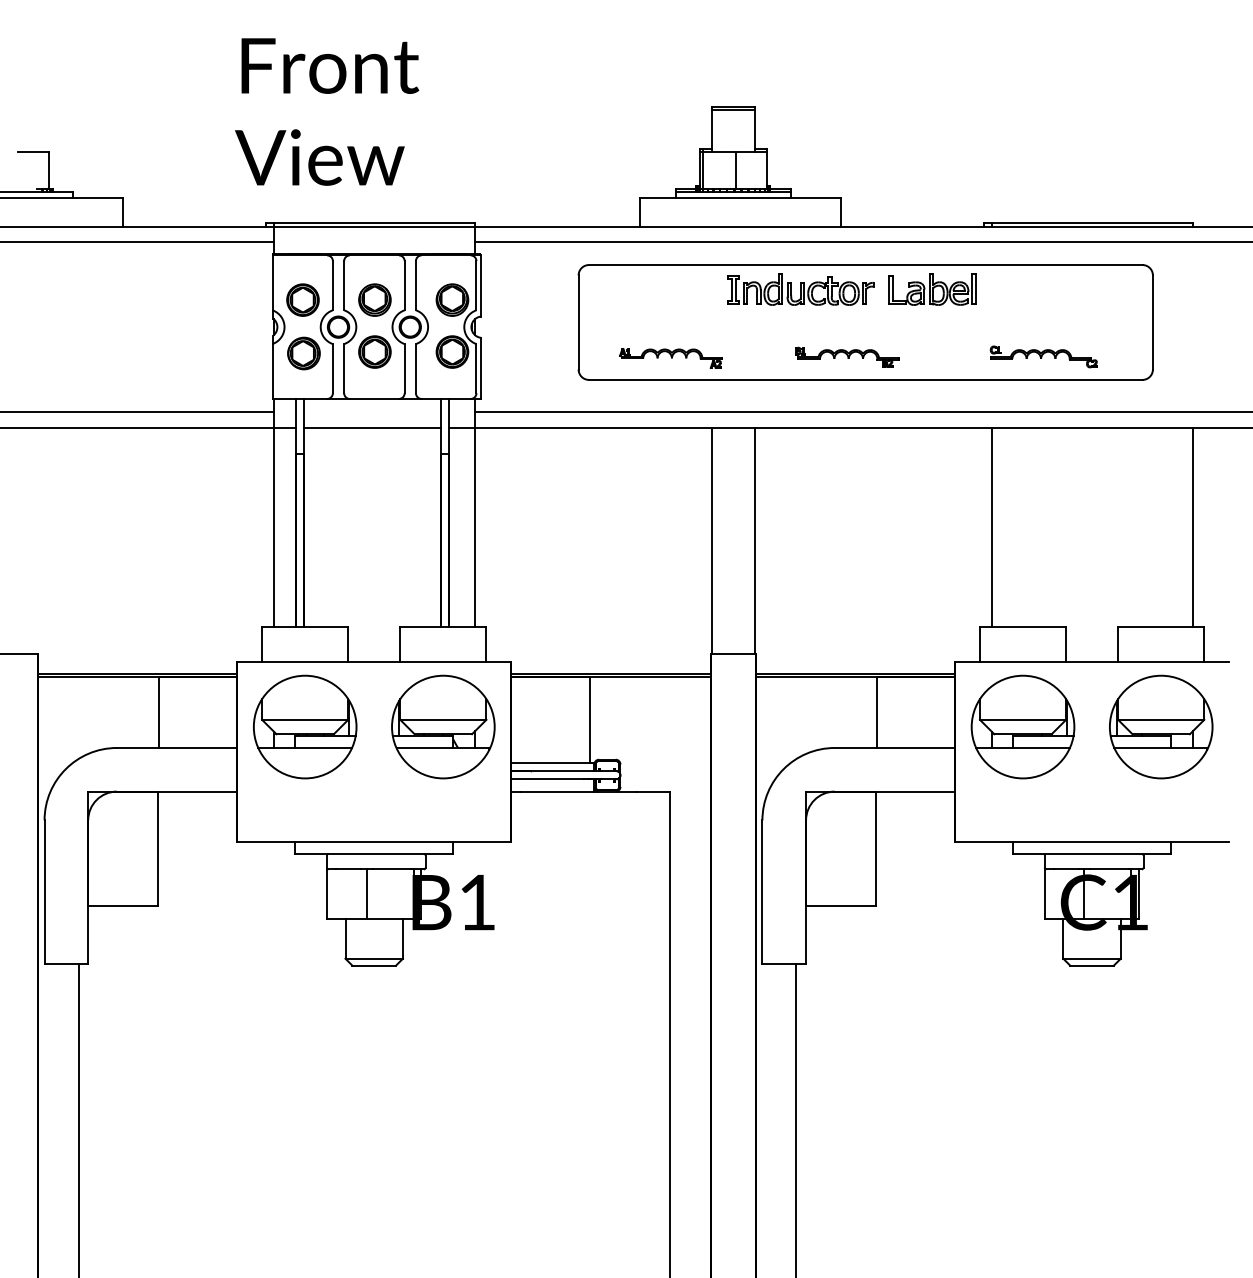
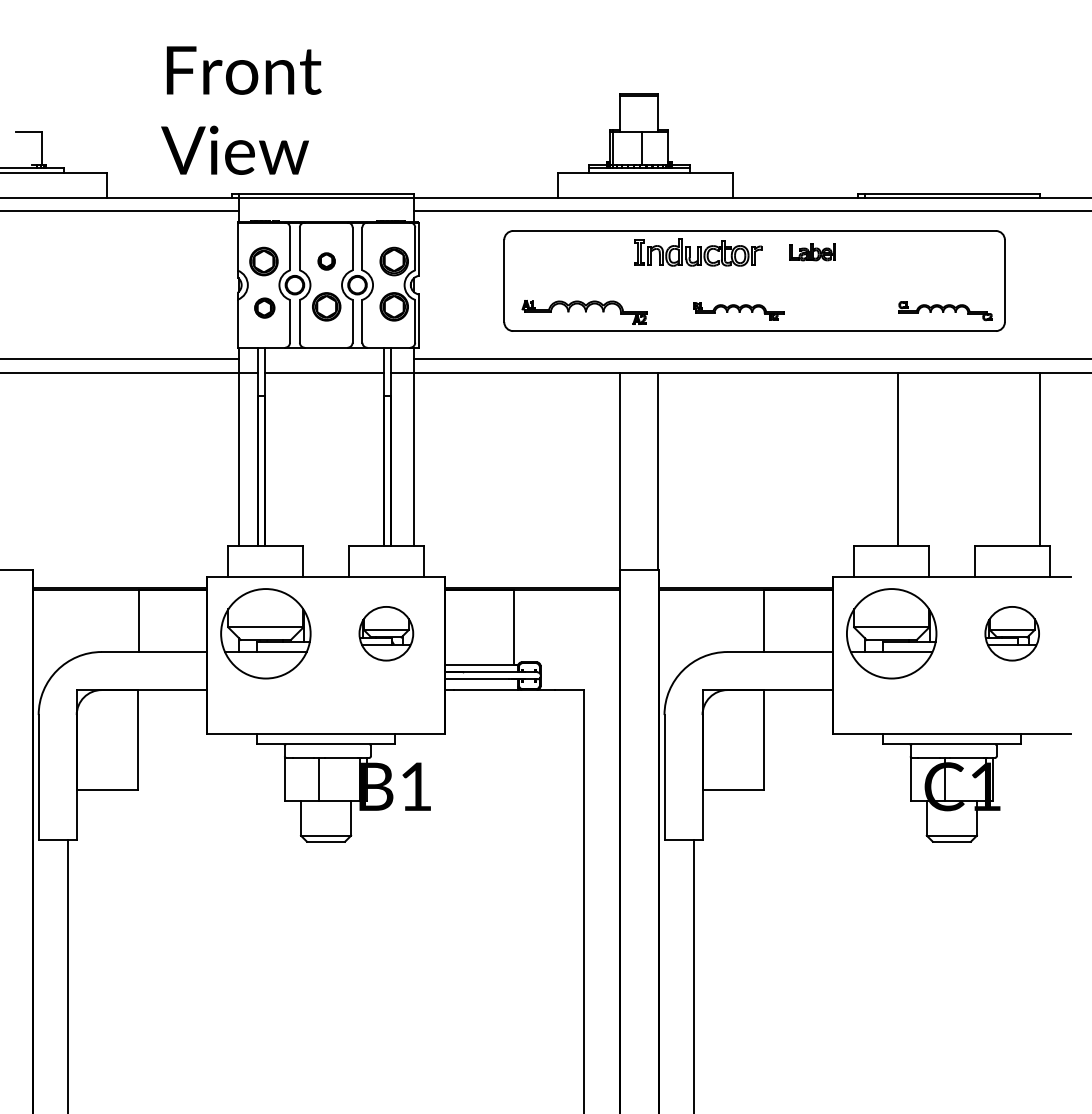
text: (327, 111) -> (241, 110), moved
part: (932, 289) -> (812, 252), size x0.6
part: (374, 299) -> (326, 261), size x0.6
part: (303, 353) -> (264, 308), size x0.7
part: (1043, 356) -> (945, 310), moved
part: (670, 358) -> (584, 312), size x1.4
line: (992, 526) -> (898, 458), moved
part: (443, 726) -> (386, 633), size x0.6
part: (1161, 726) -> (1012, 633), size x0.6

